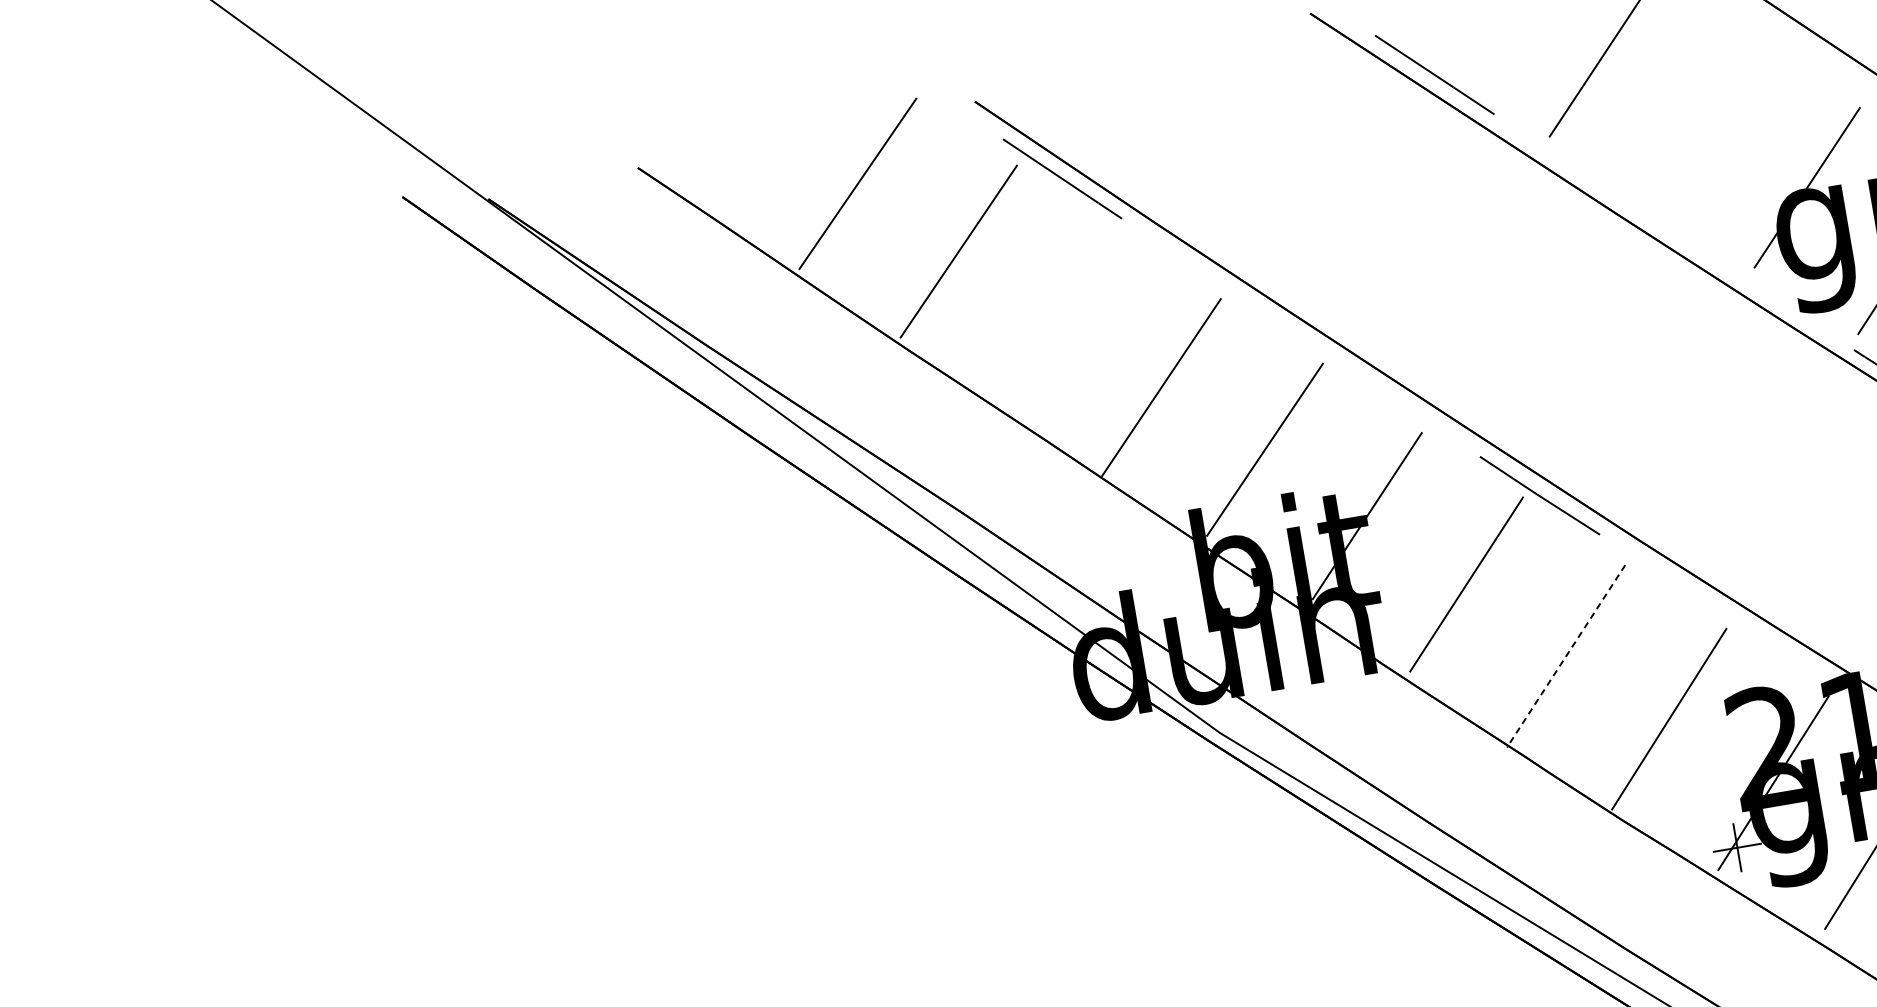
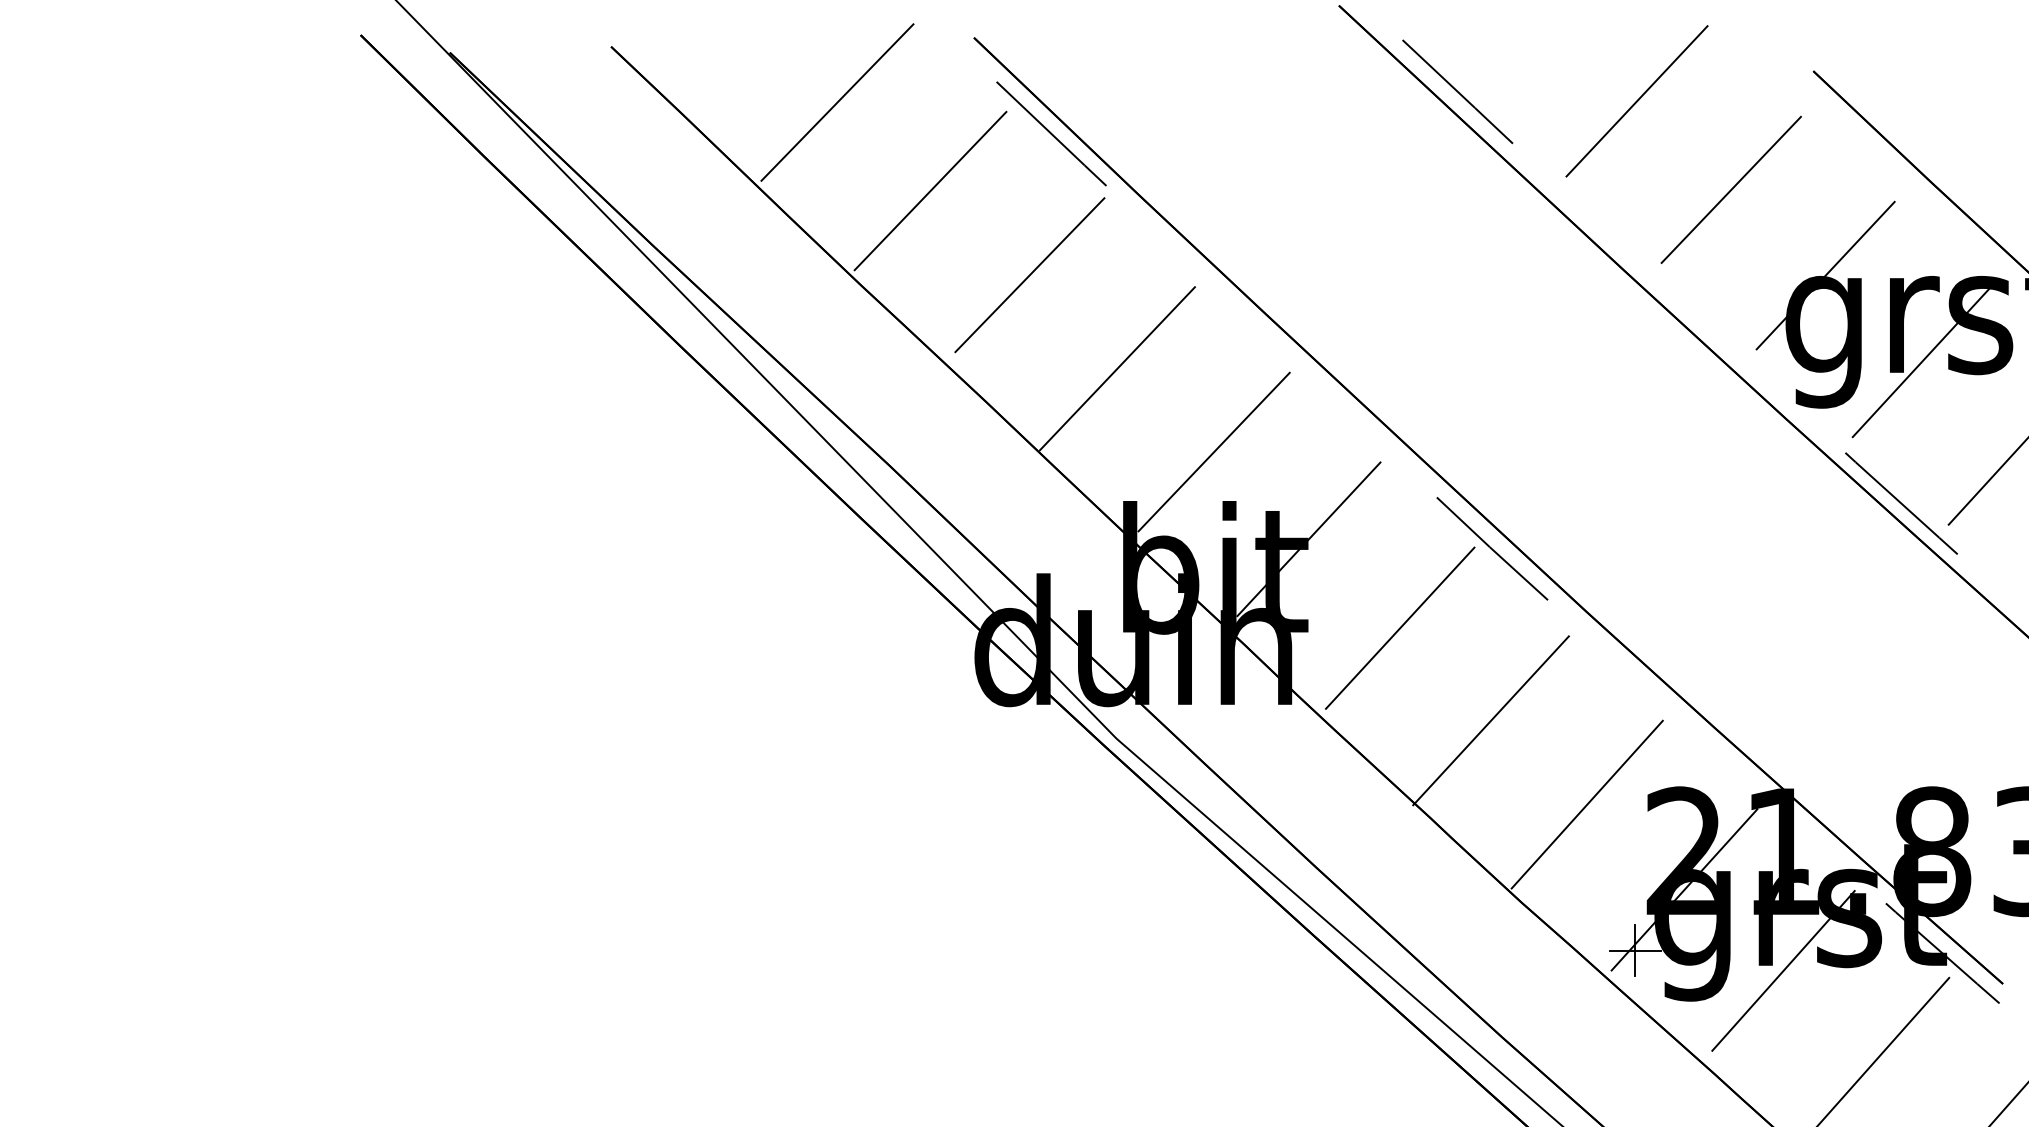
line: (1704, 122) -> (1730, 189), added
line: (1064, 314) -> (1029, 275), added
line: (1566, 656) -> (1491, 720), dashed -> solid

